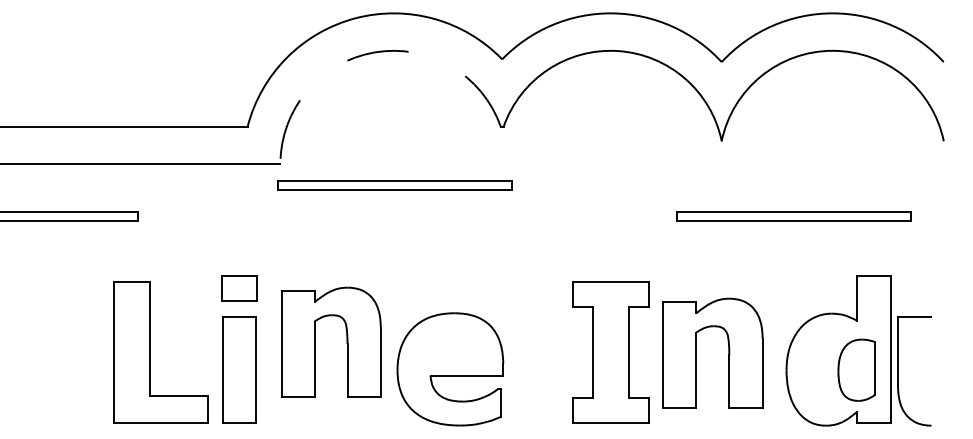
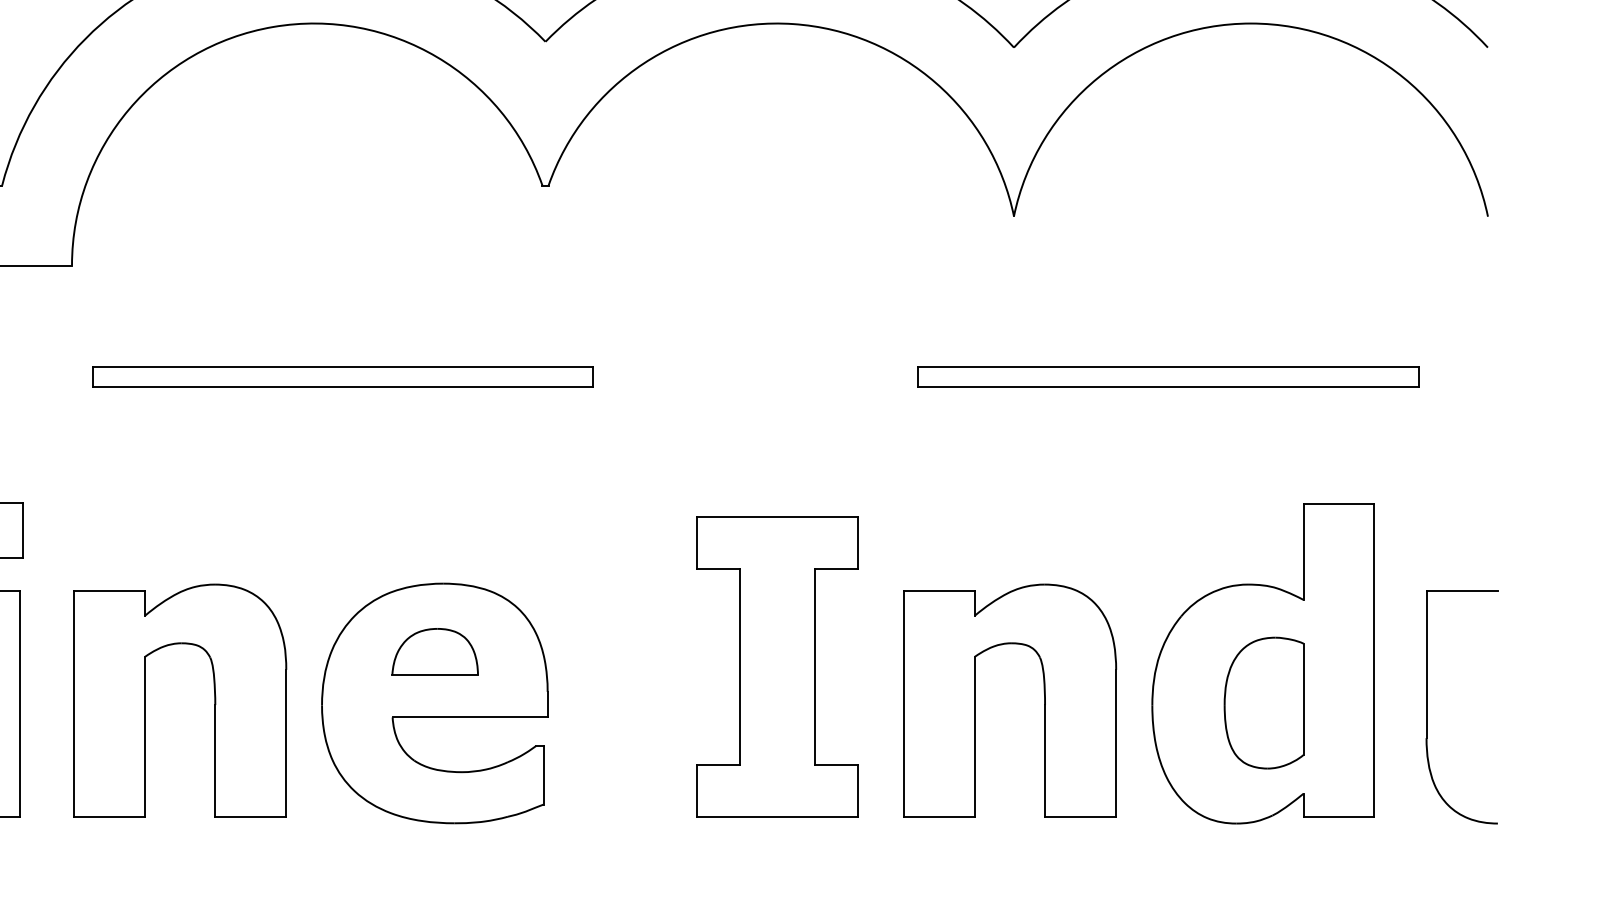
arc: (374, 52) -> (272, 27), dashed -> solid
part: (394, 185) -> (341, 377), moved
part: (346, 341) -> (213, 699), moved
part: (450, 344) -> (435, 650), added
part: (696, 352) -> (975, 699), moved
part: (856, 369) -> (1263, 701), moved
part: (898, 371) -> (1427, 707), moved

